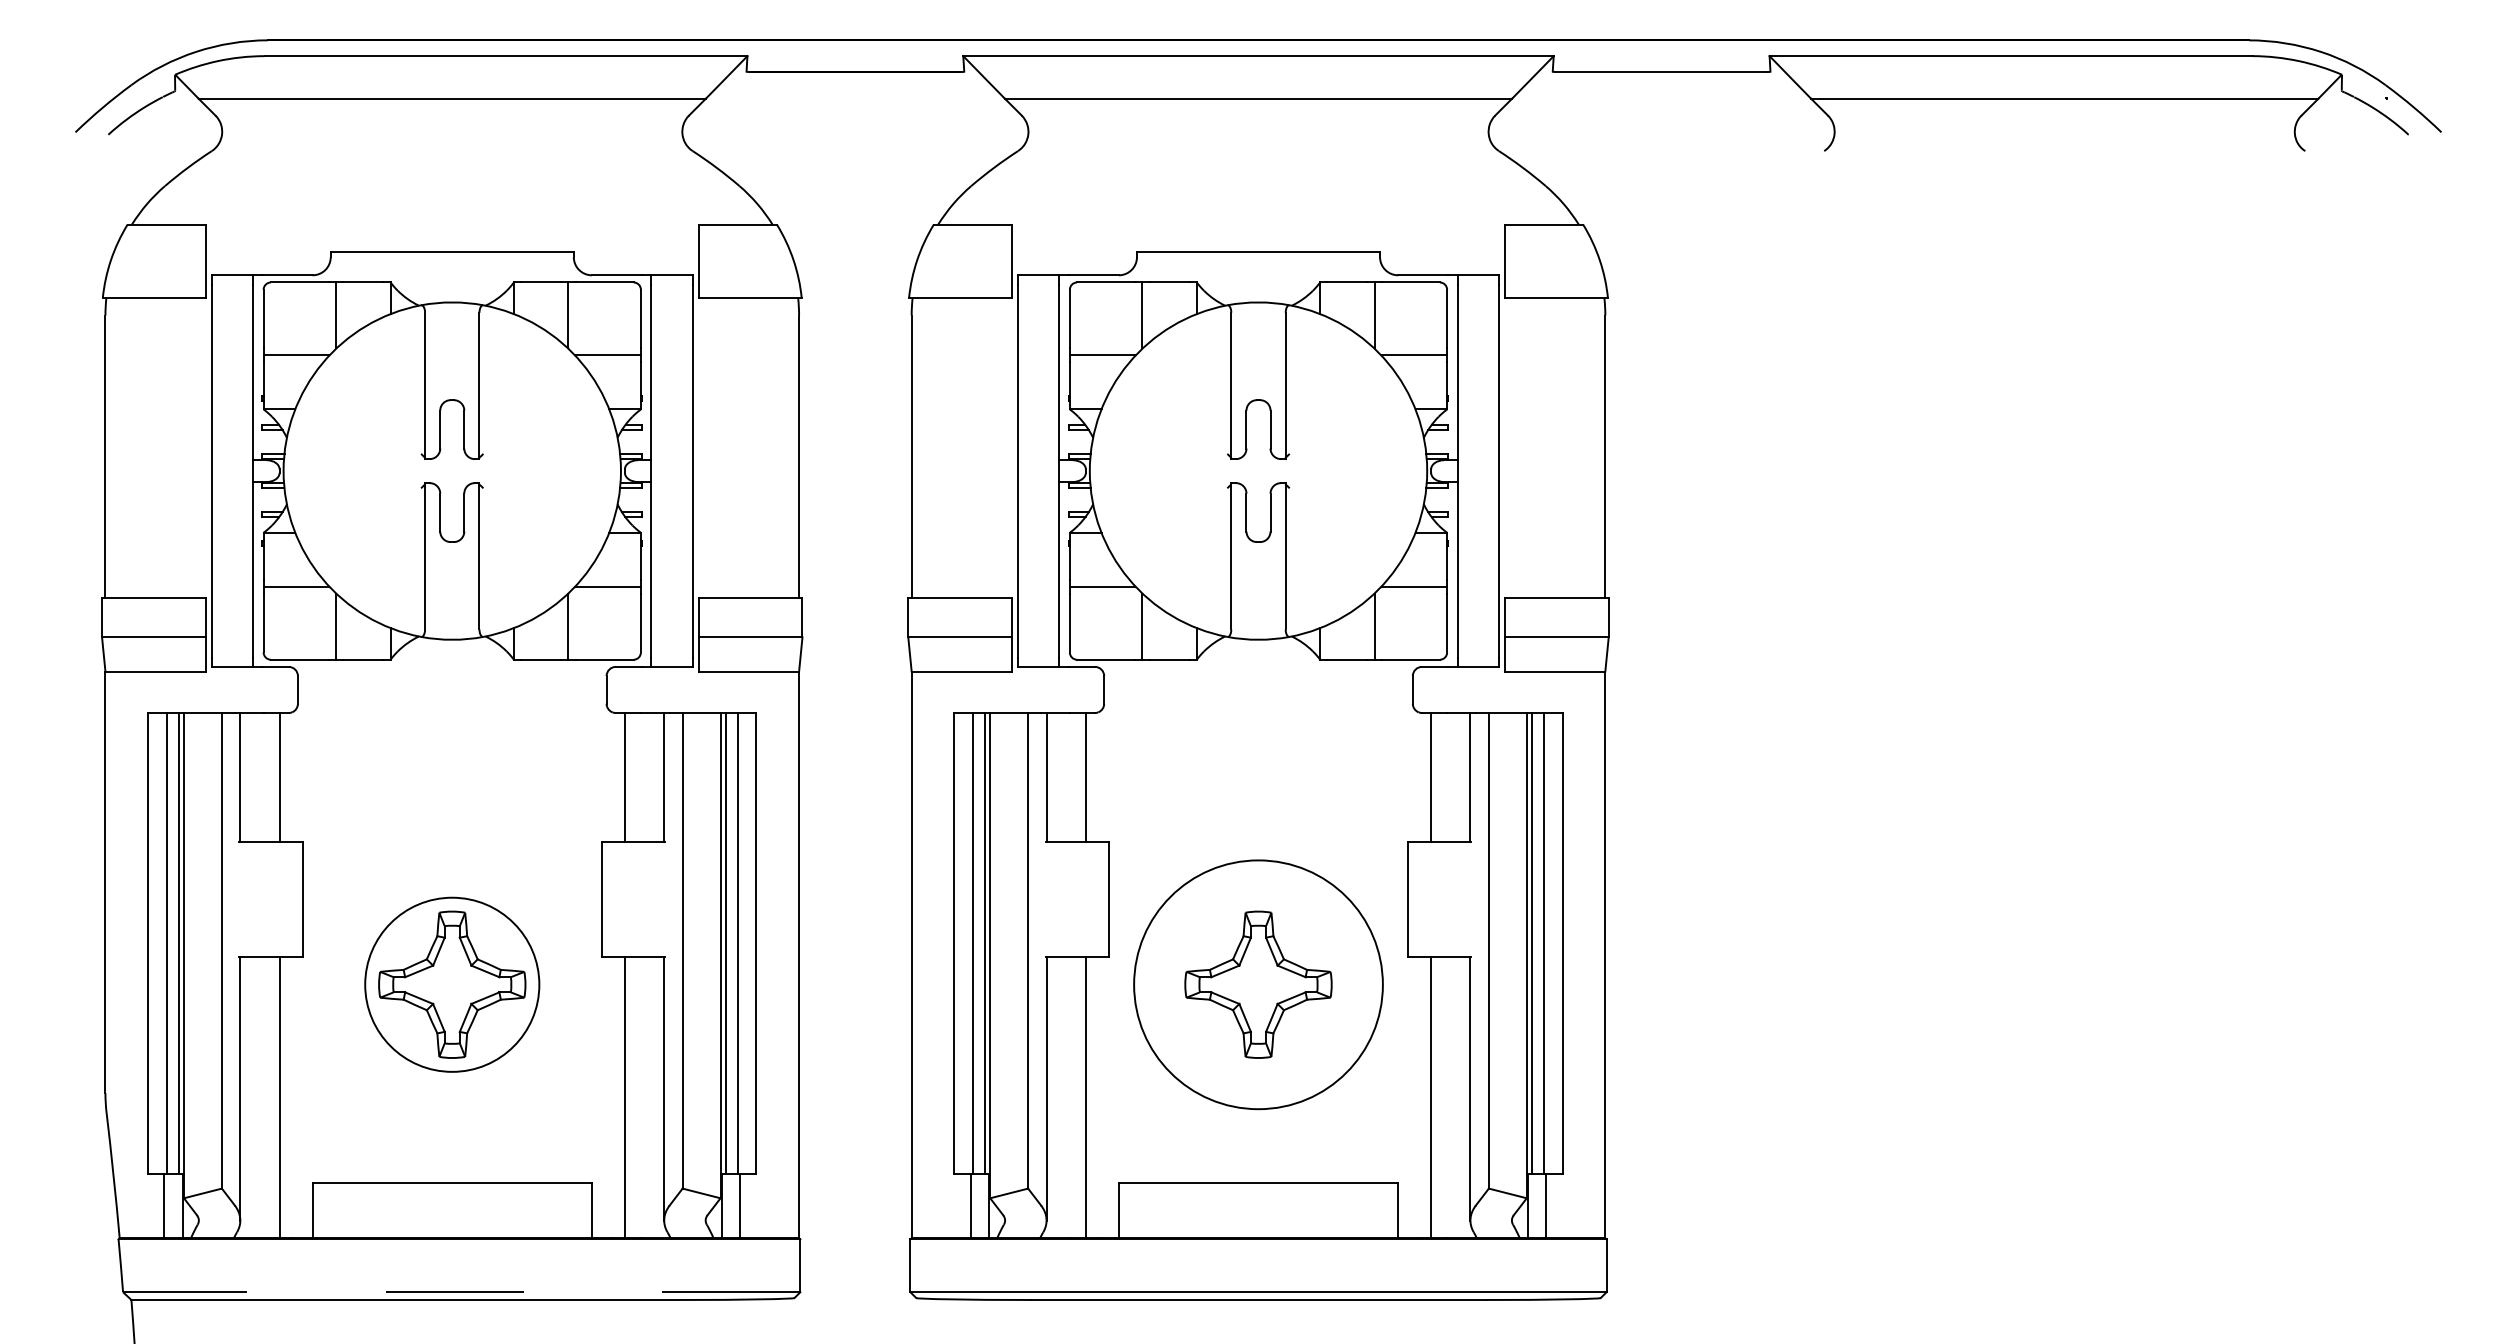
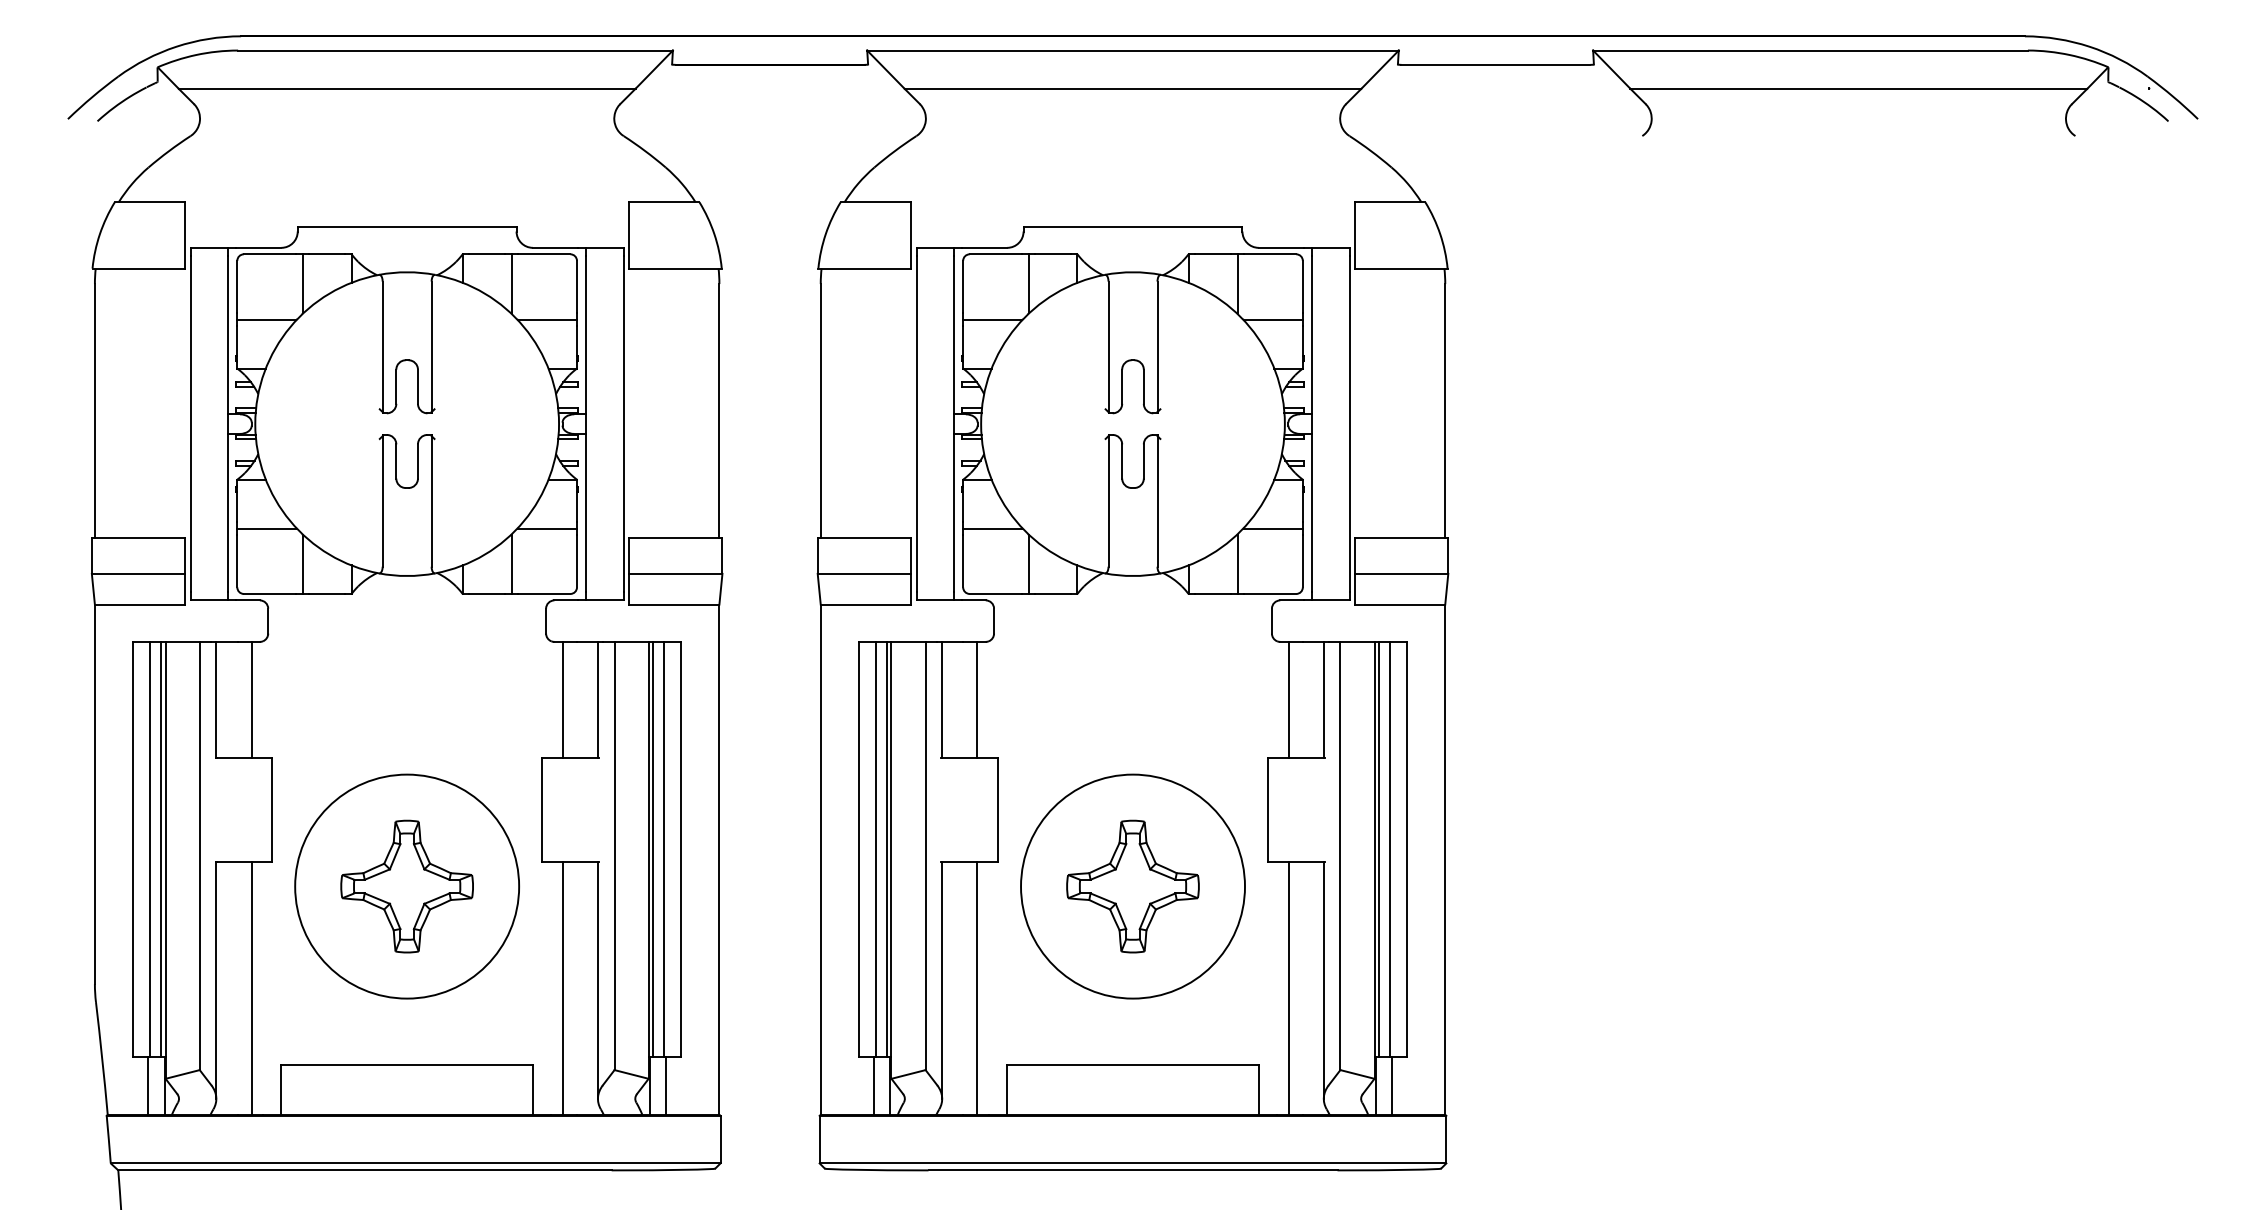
circle: (451, 984) -> (406, 886), size x1.43
line: (461, 1292) -> (415, 1163), dashed -> solid

